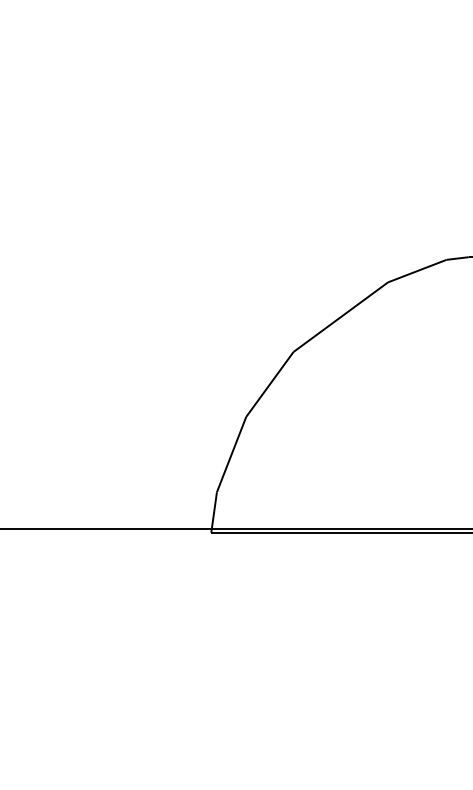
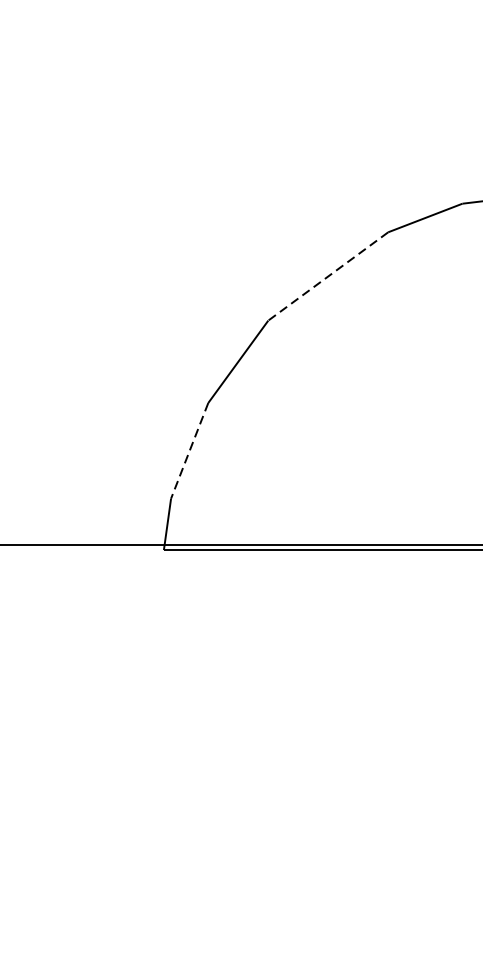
line: (340, 317) -> (327, 276), solid -> dashed
line: (231, 455) -> (189, 451), solid -> dashed

